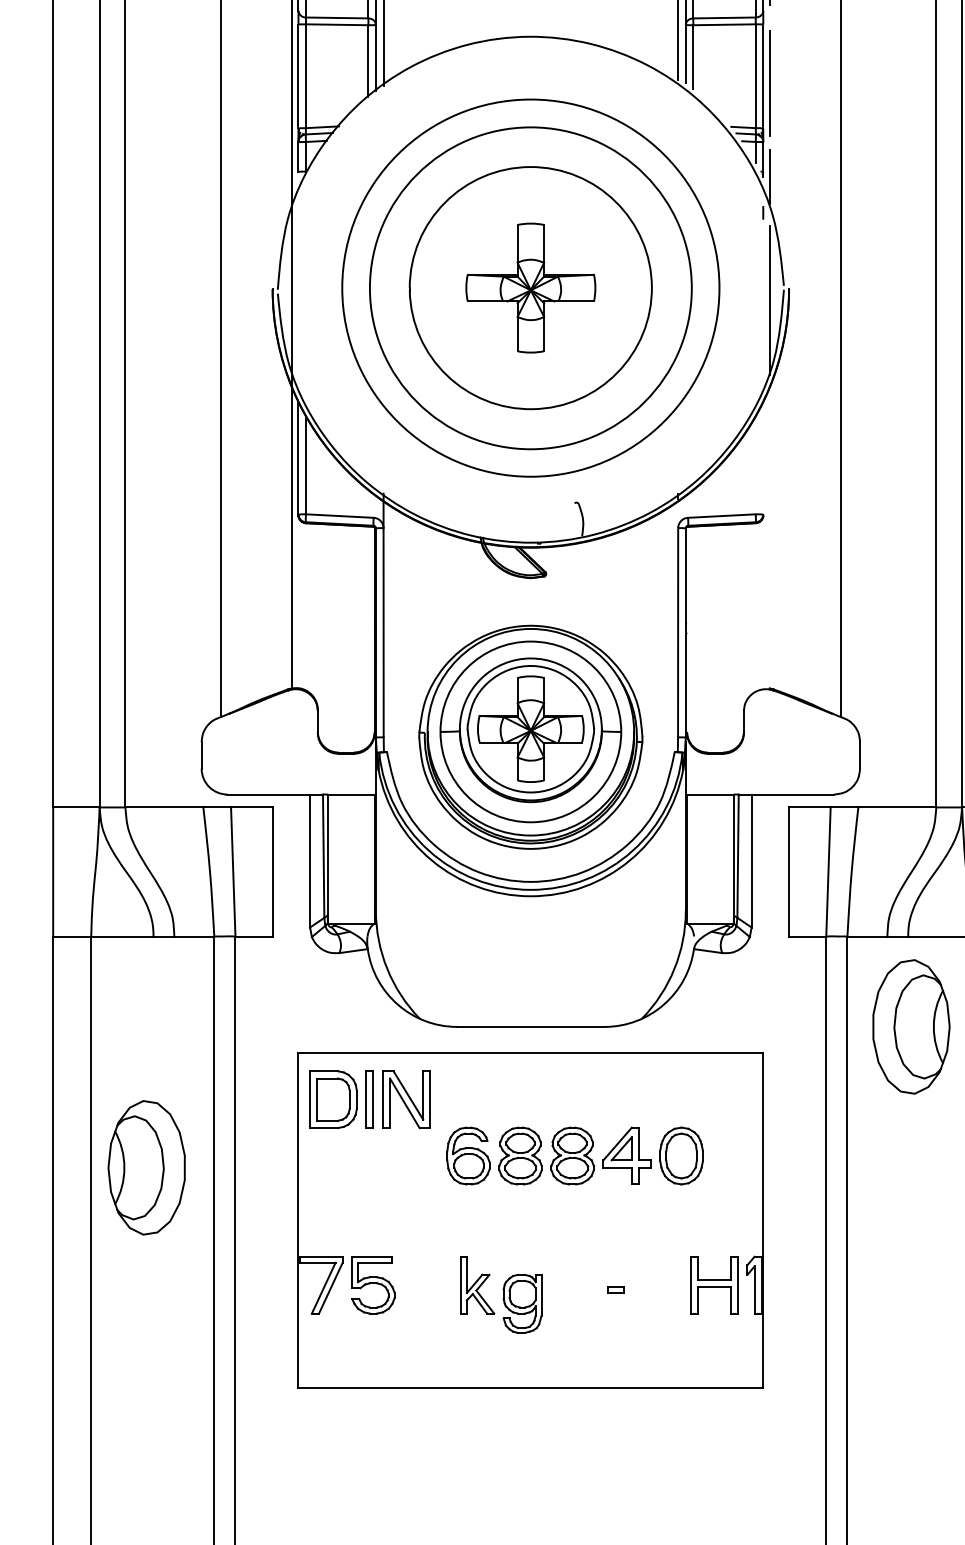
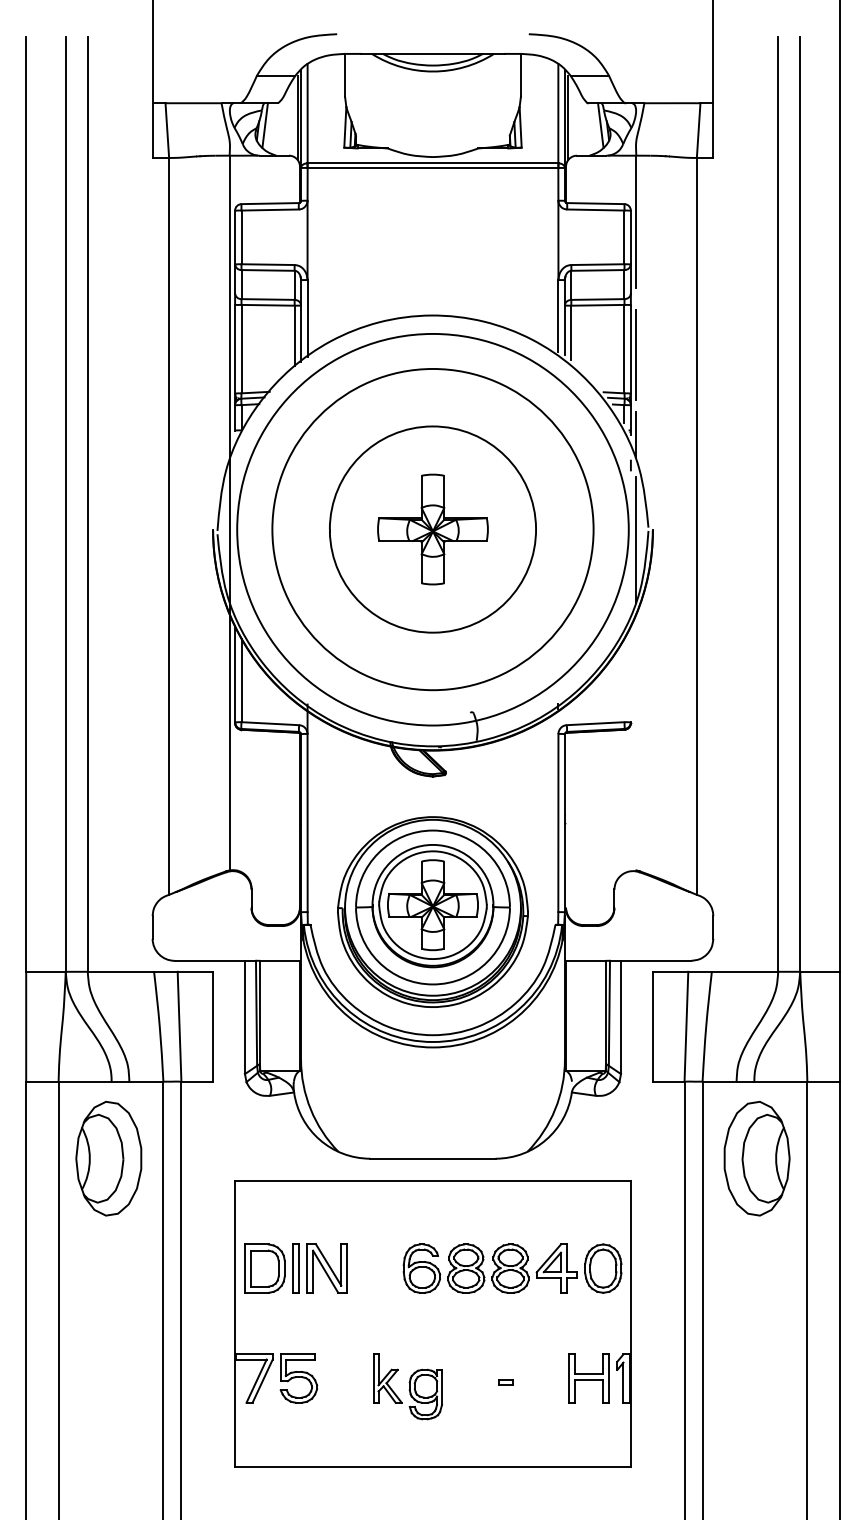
circle: (530, 288) -> (432, 529), size x1.43
part: (369, 1099) -> (295, 1268), moved
part: (574, 1155) -> (512, 1268), moved
part: (146, 1167) -> (108, 1158), moved

